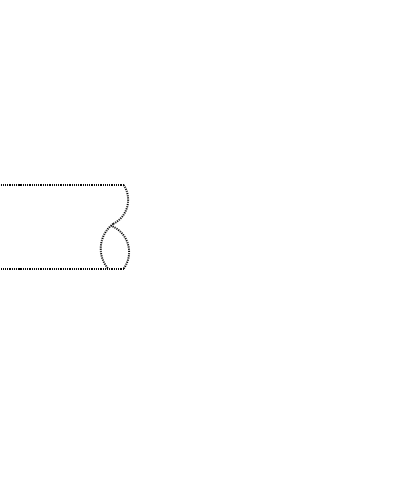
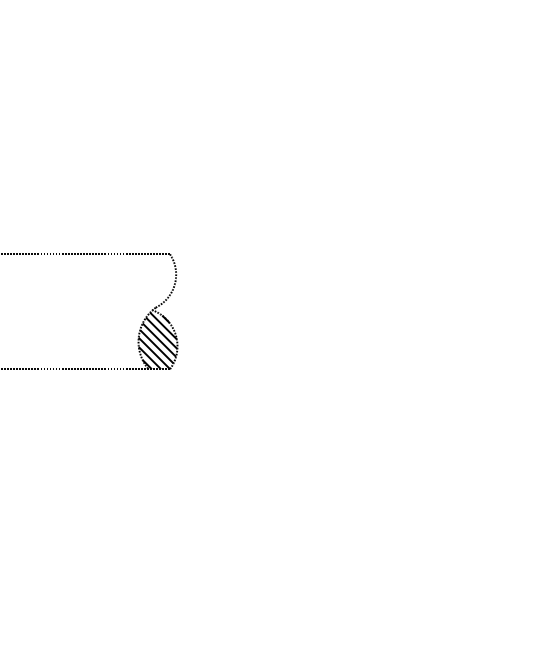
hatch: (114, 247) -> (157, 340), added

